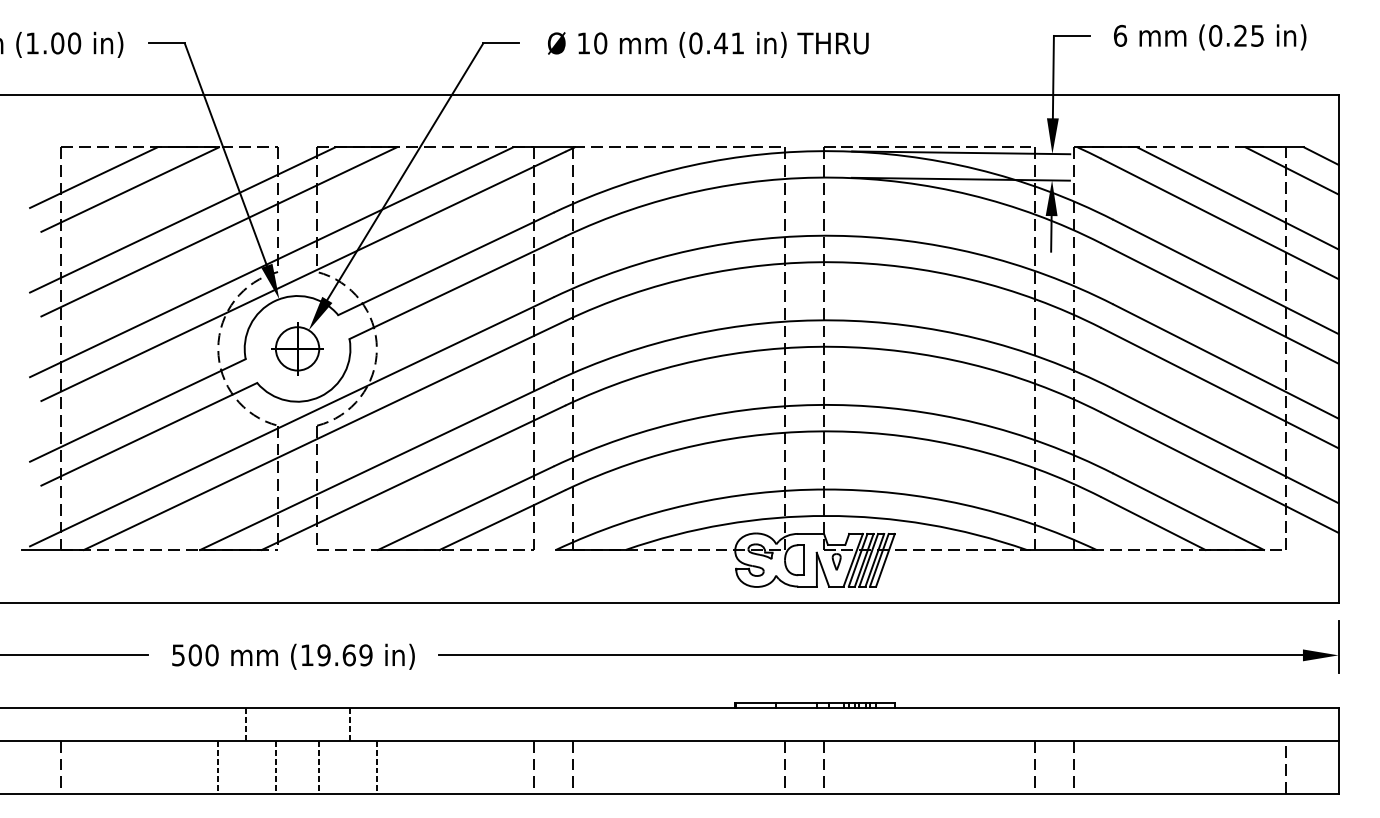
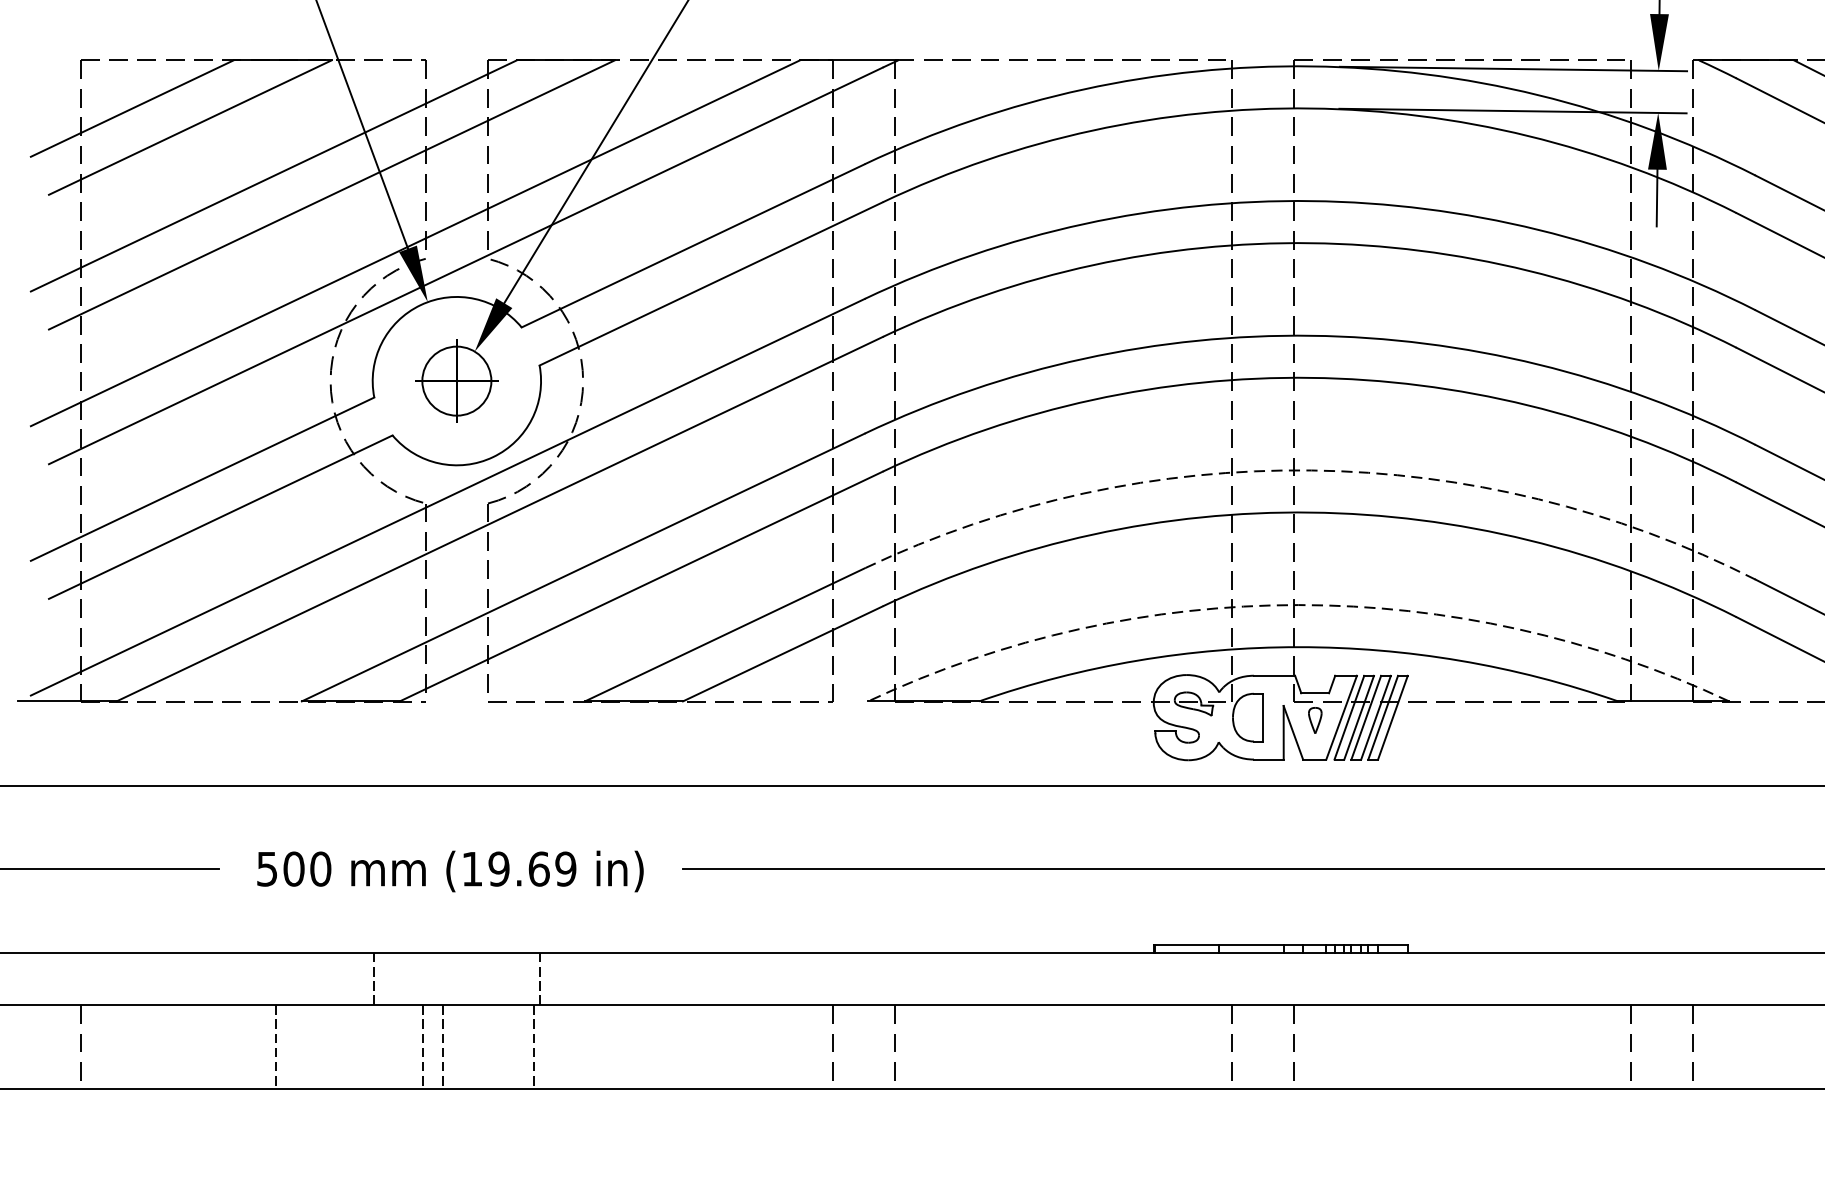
arc: (834, 404) -> (1311, 469), solid -> dashed
arc: (826, 489) -> (1299, 605), solid -> dashed
line: (218, 766) -> (276, 1046), moved
line: (318, 766) -> (442, 1046), moved
line: (376, 766) -> (533, 1046), moved

